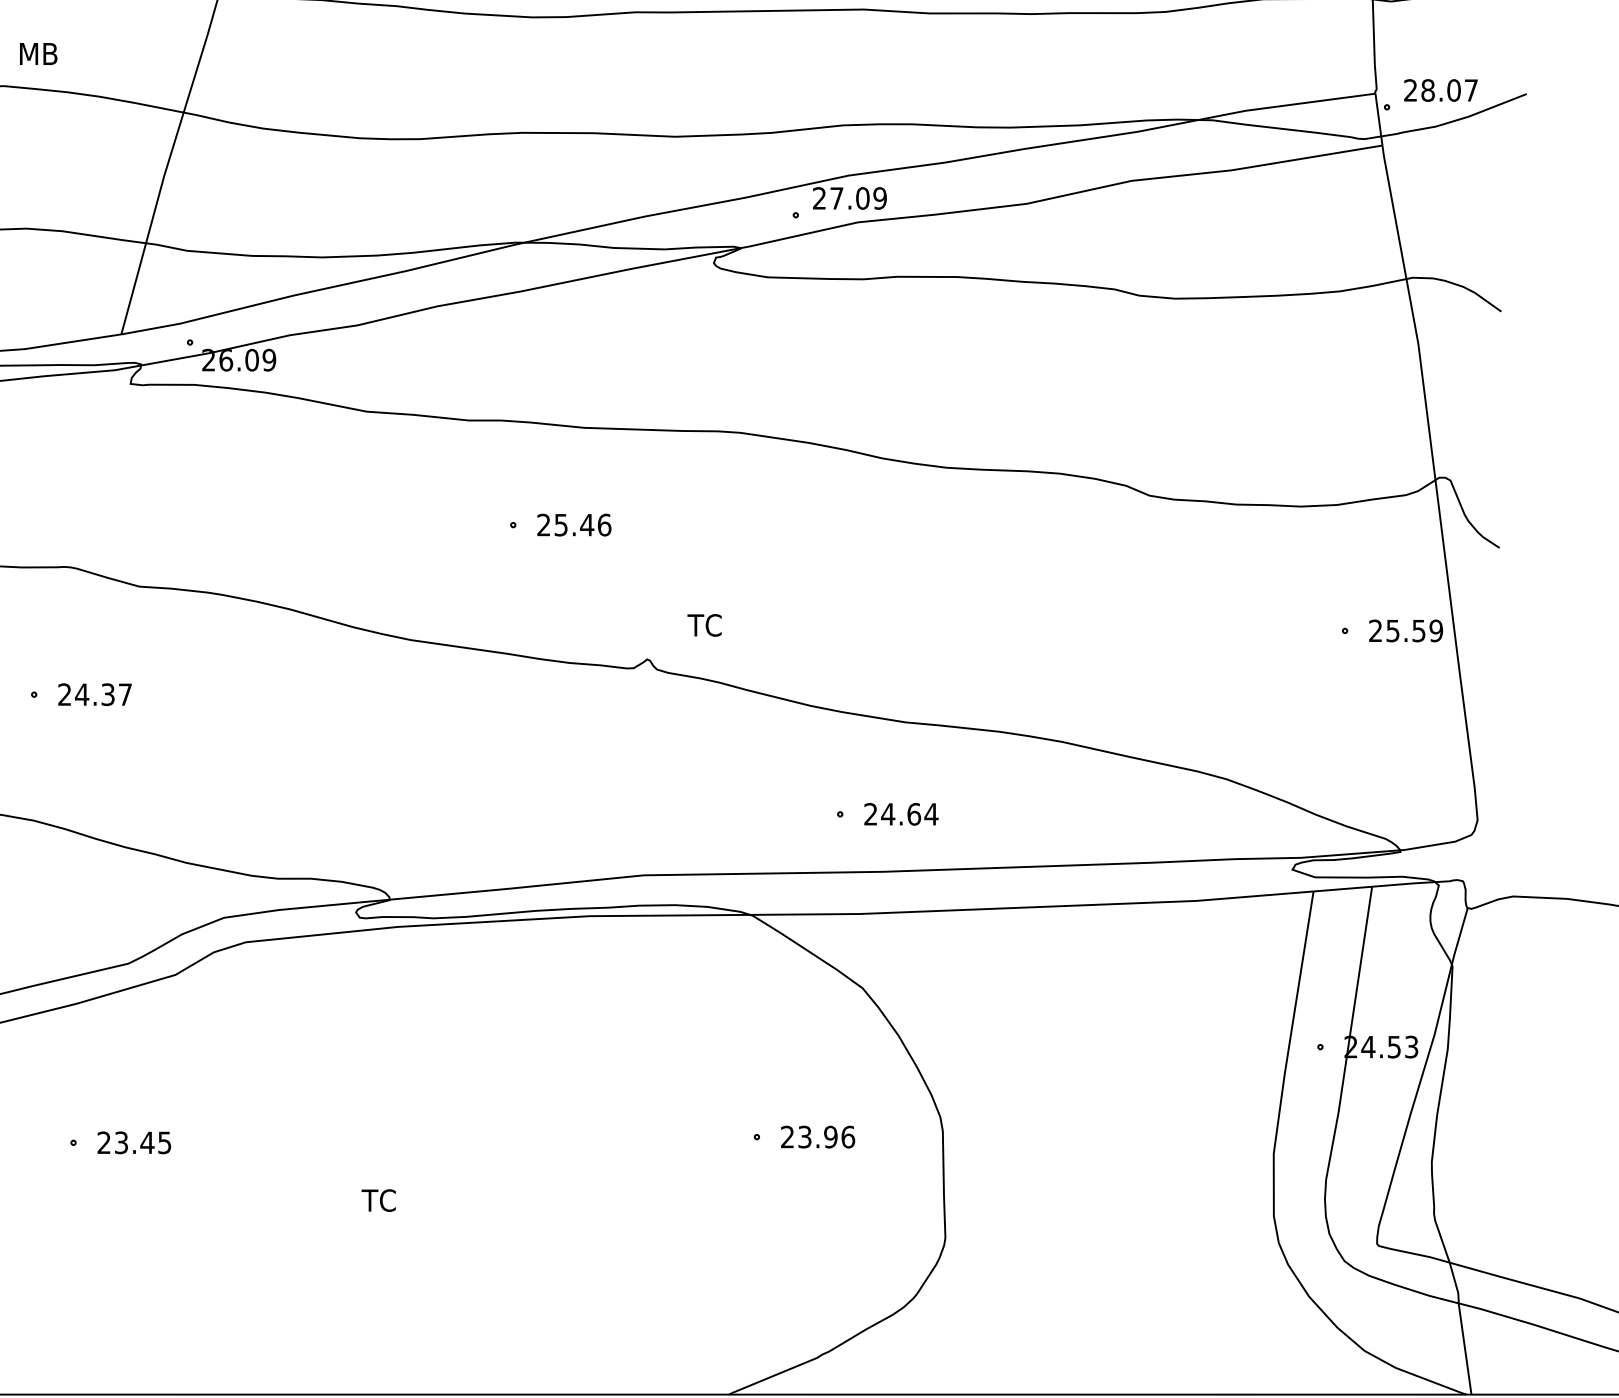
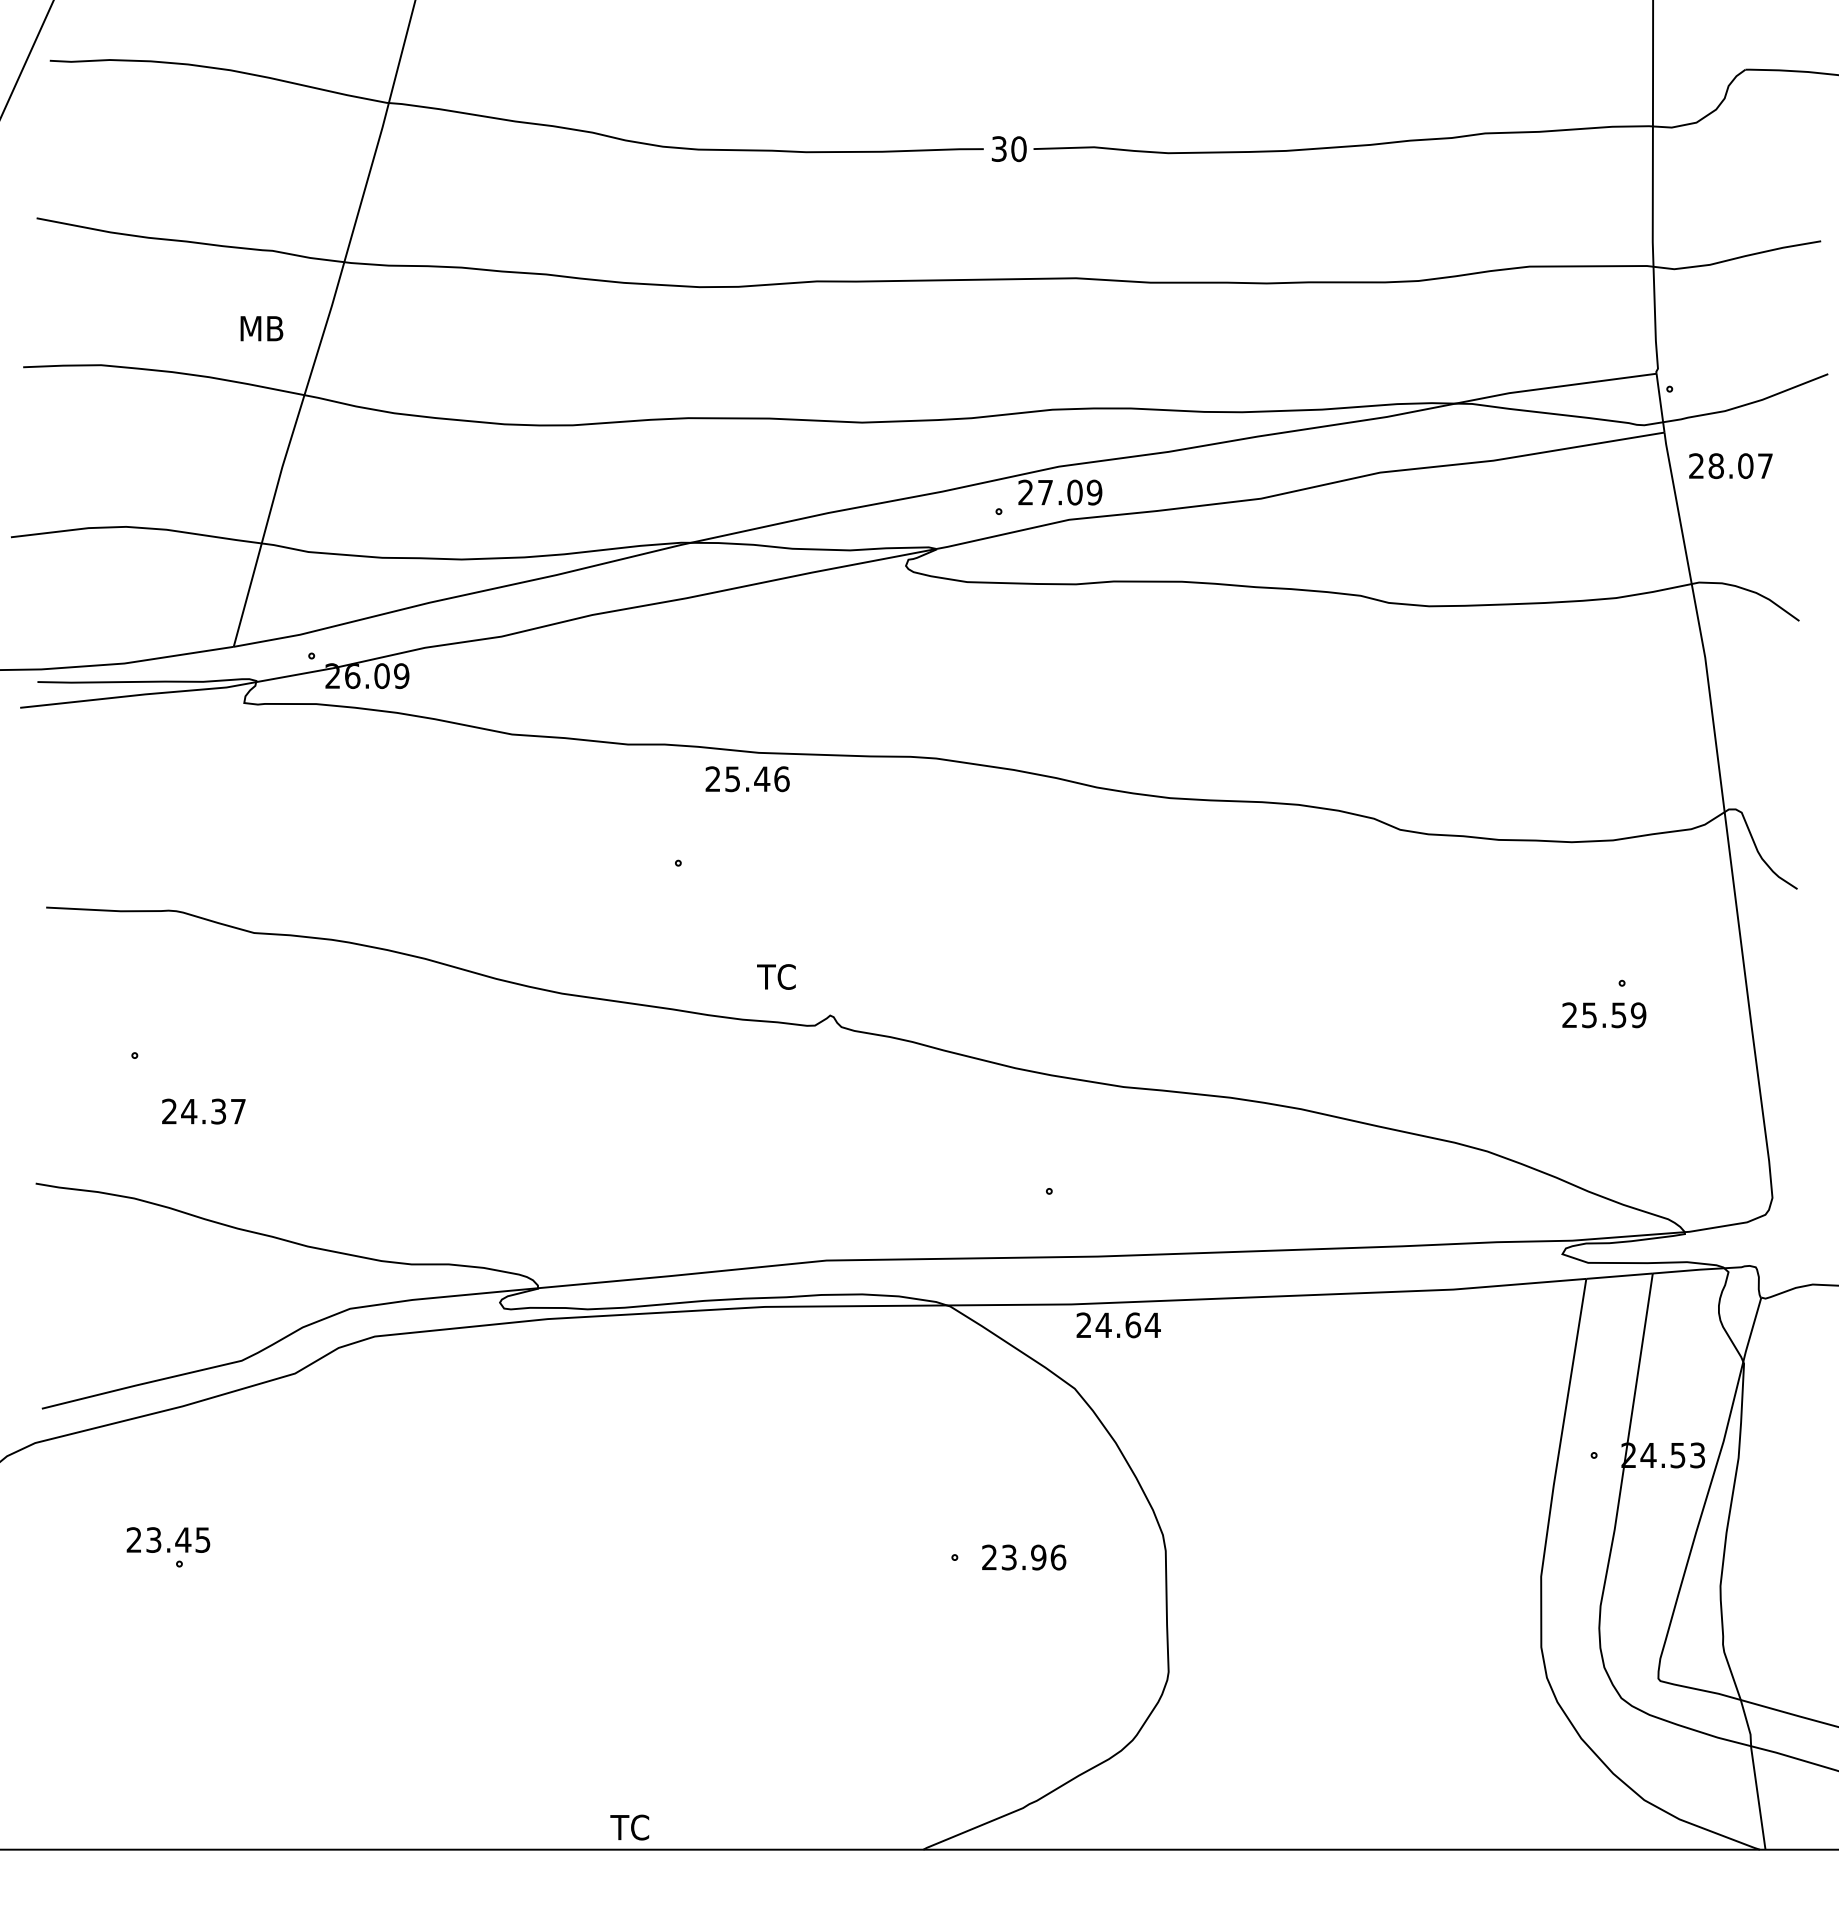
text: (38, 53) -> (261, 328), moved
text: (1440, 89) -> (1730, 465), moved
text: (574, 525) -> (747, 779), moved
text: (704, 624) -> (776, 976), moved
text: (1406, 631) -> (1604, 1015), moved
text: (94, 694) -> (203, 1111), moved
text: (901, 814) -> (1118, 1325), moved
text: (134, 1142) -> (168, 1539), moved
text: (378, 1200) -> (629, 1827), moved

